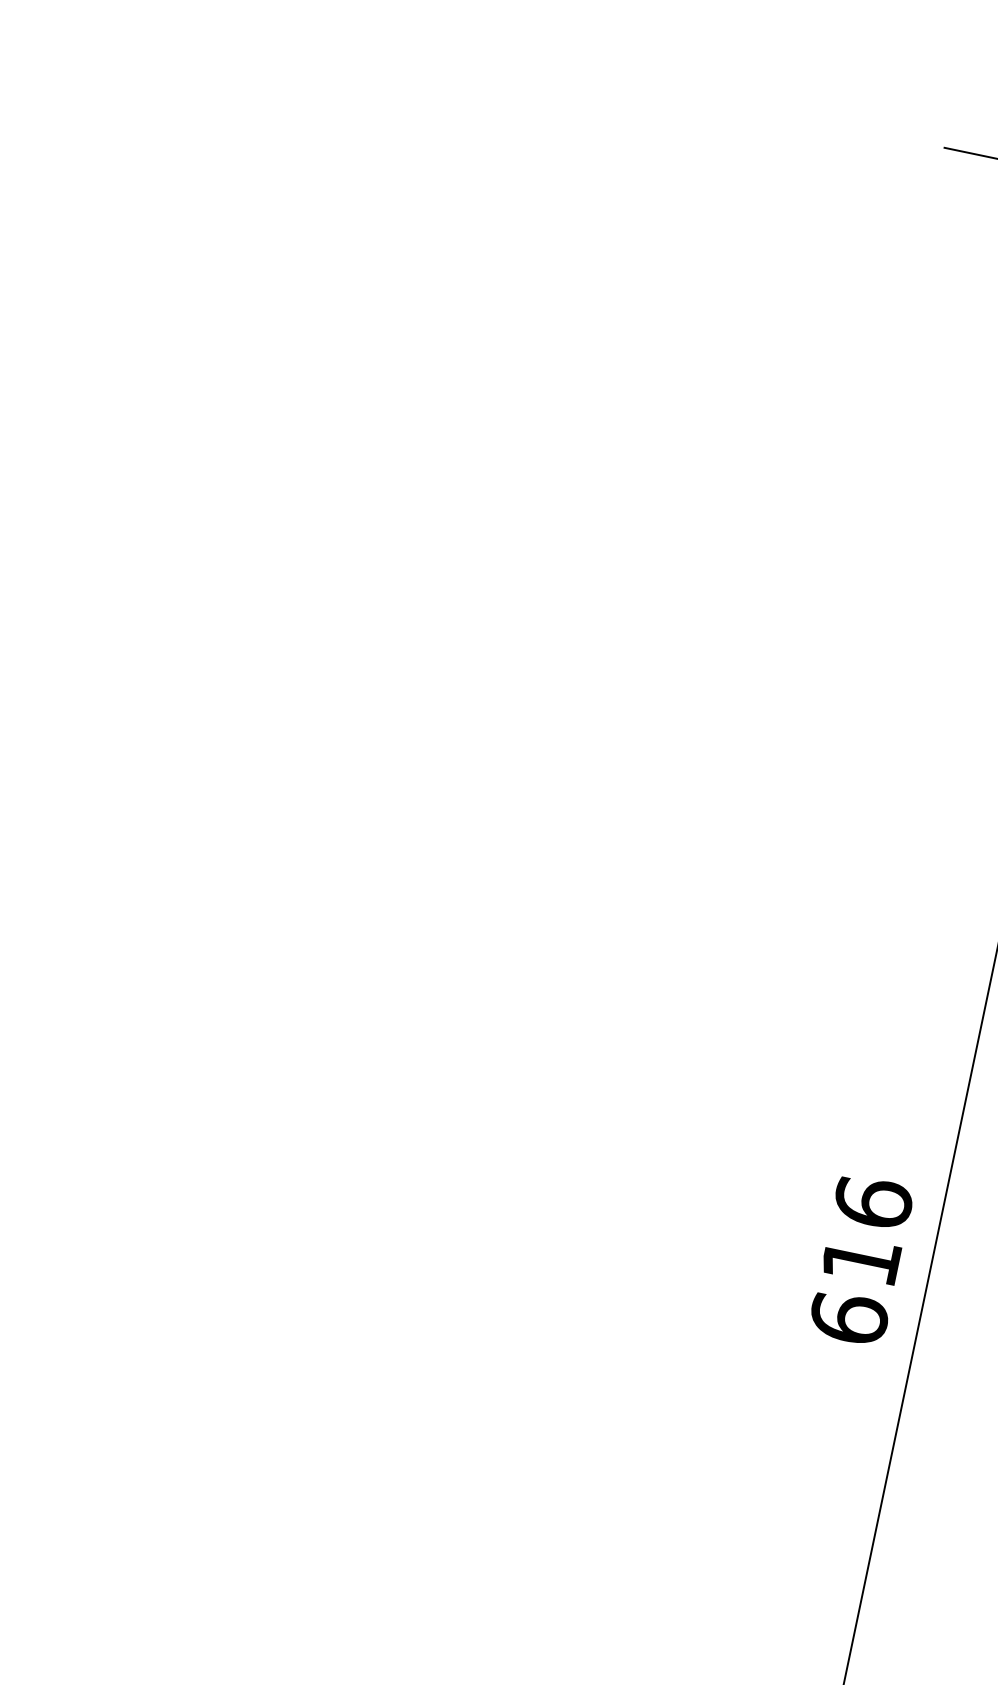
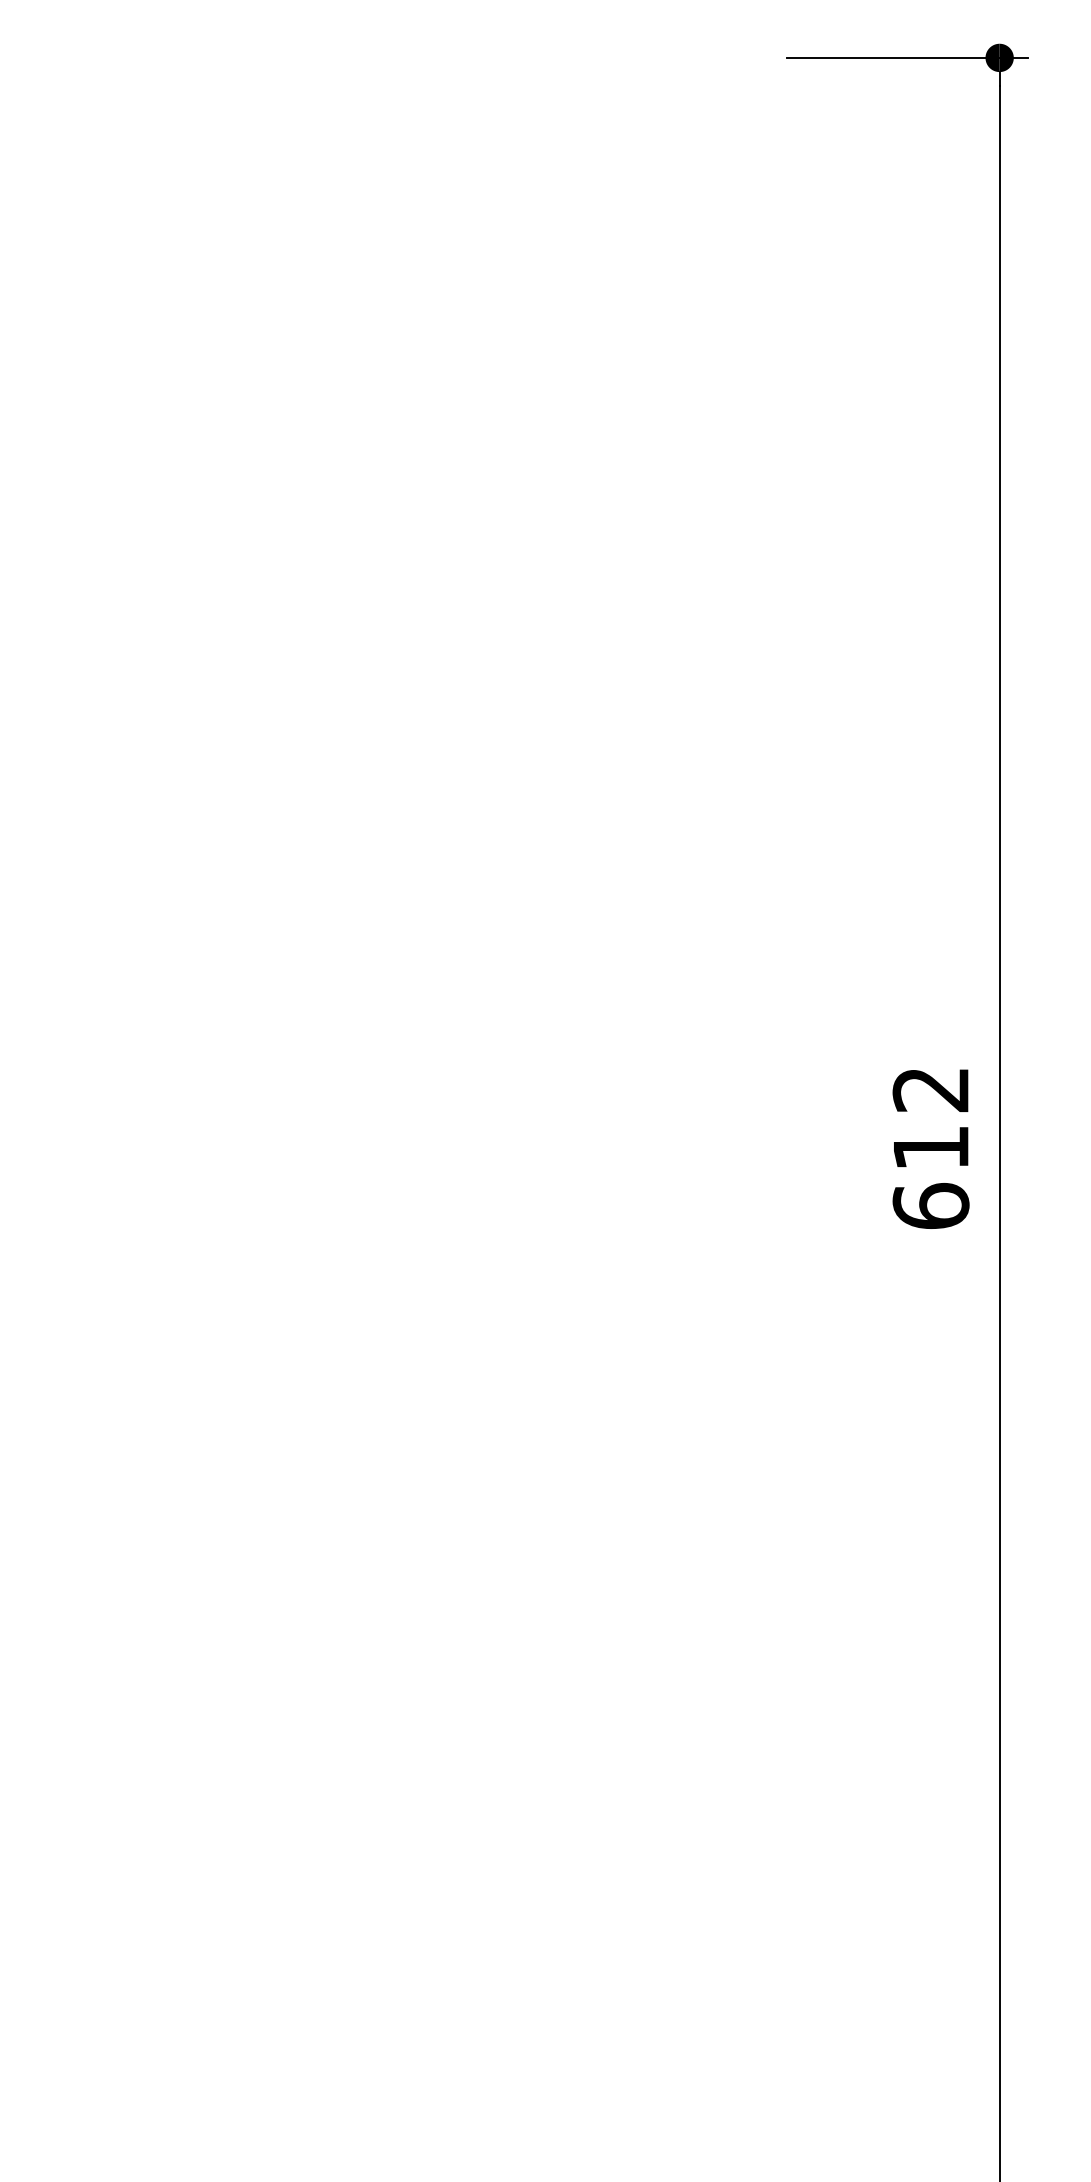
text: (872, 1202) -> (930, 1089), 616 -> 612

